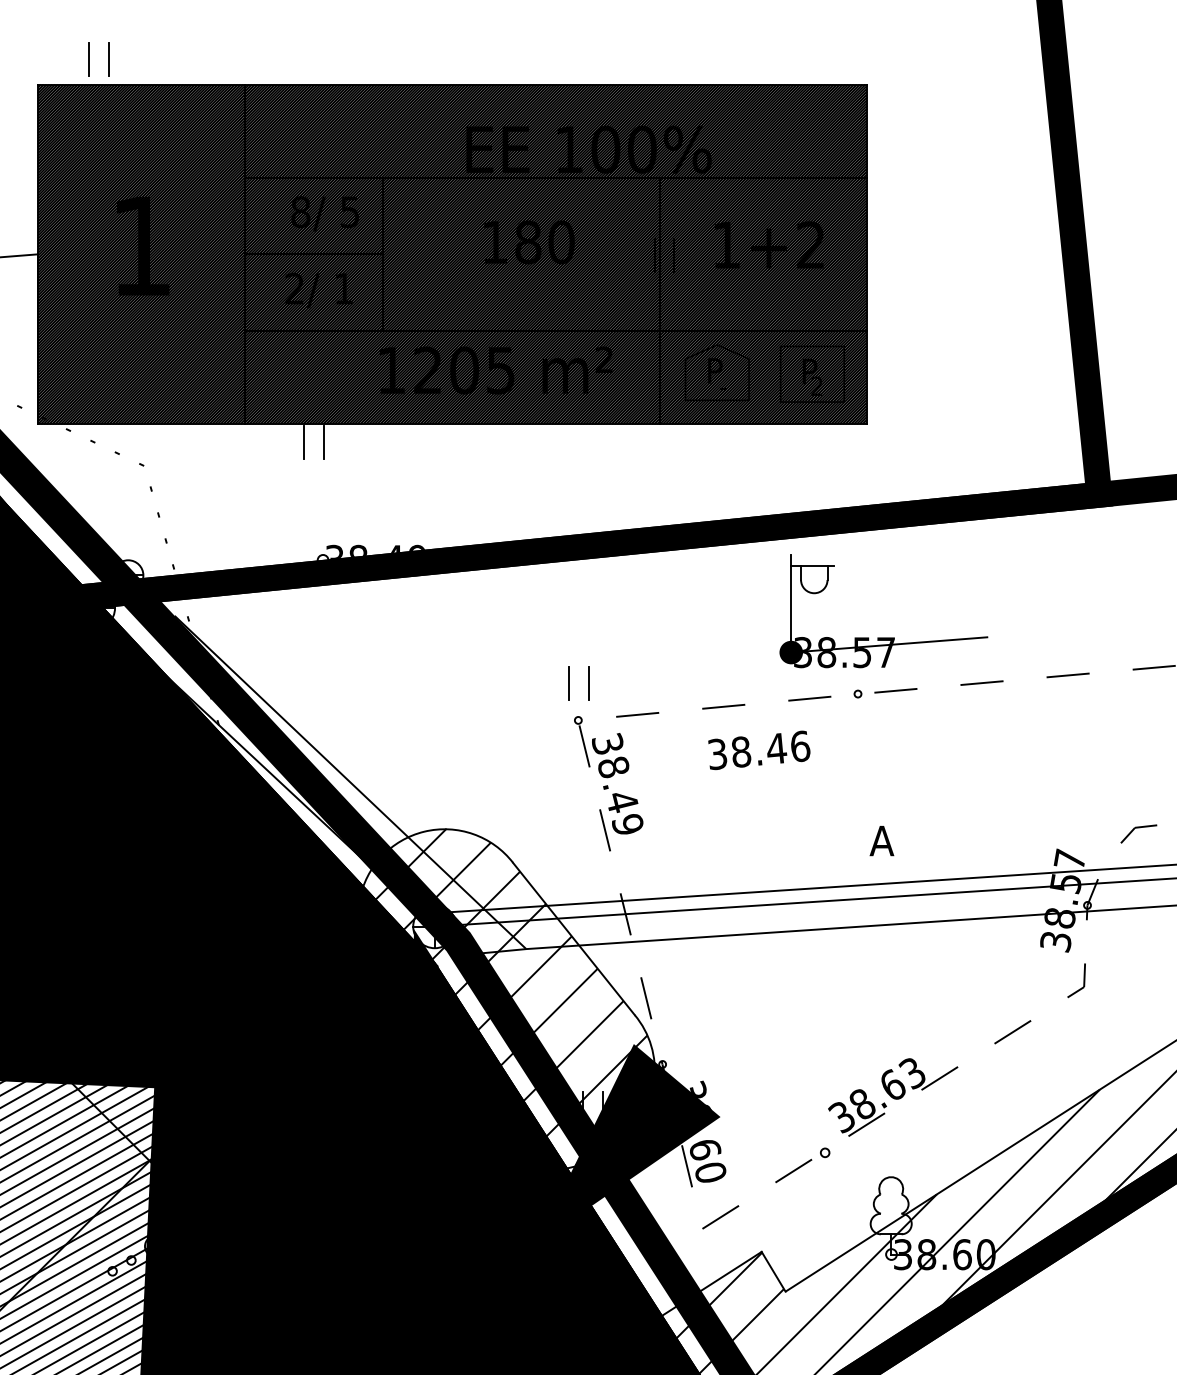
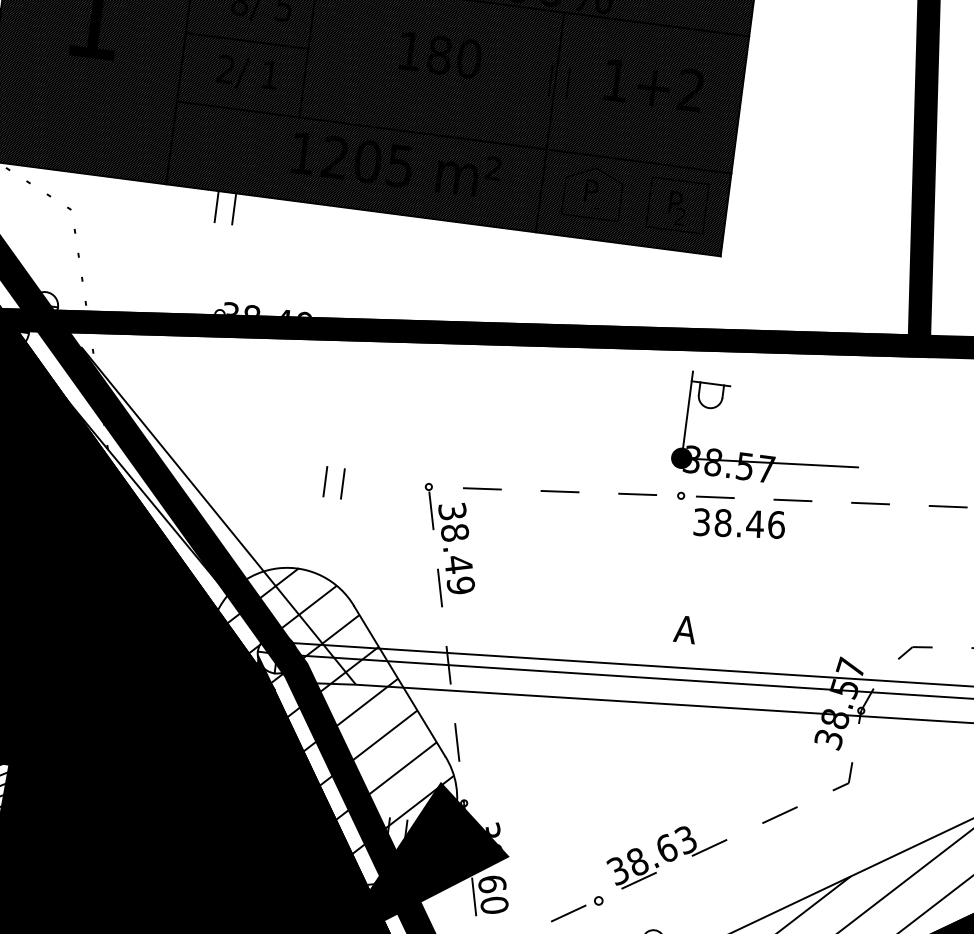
part: (883, 637) -> (765, 455), moved
part: (569, 683) -> (325, 481), moved
text: (759, 750) -> (739, 523), moved

